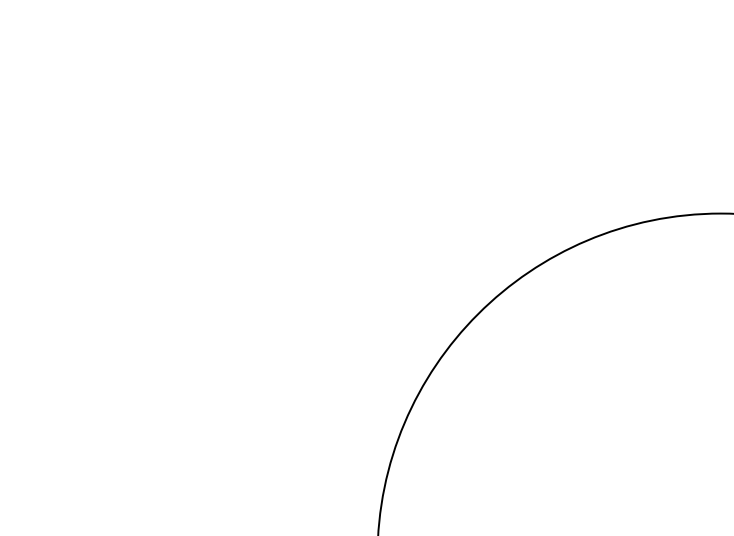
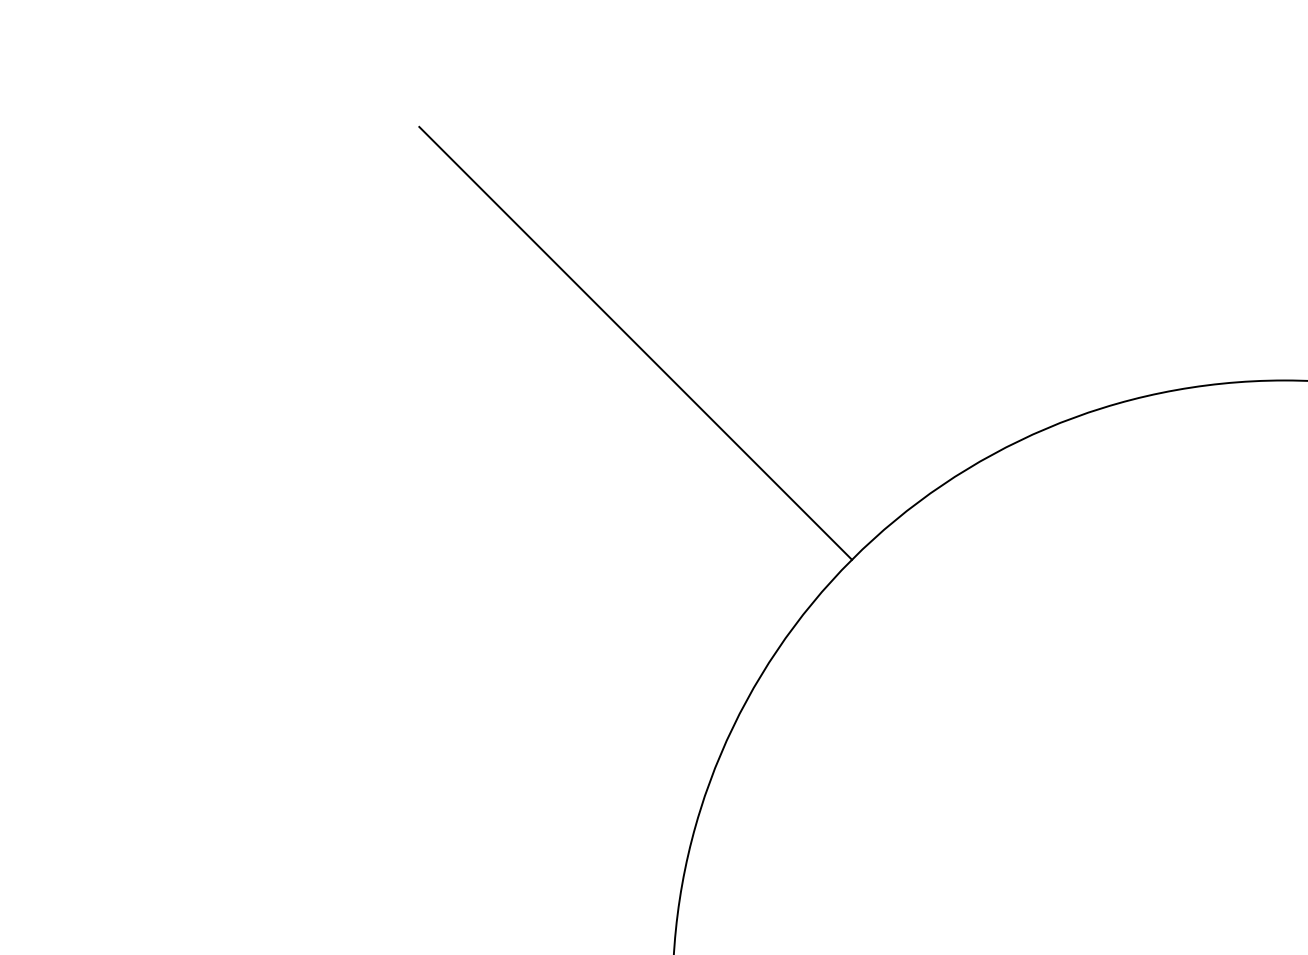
line: (356, 192) -> (635, 342), added

